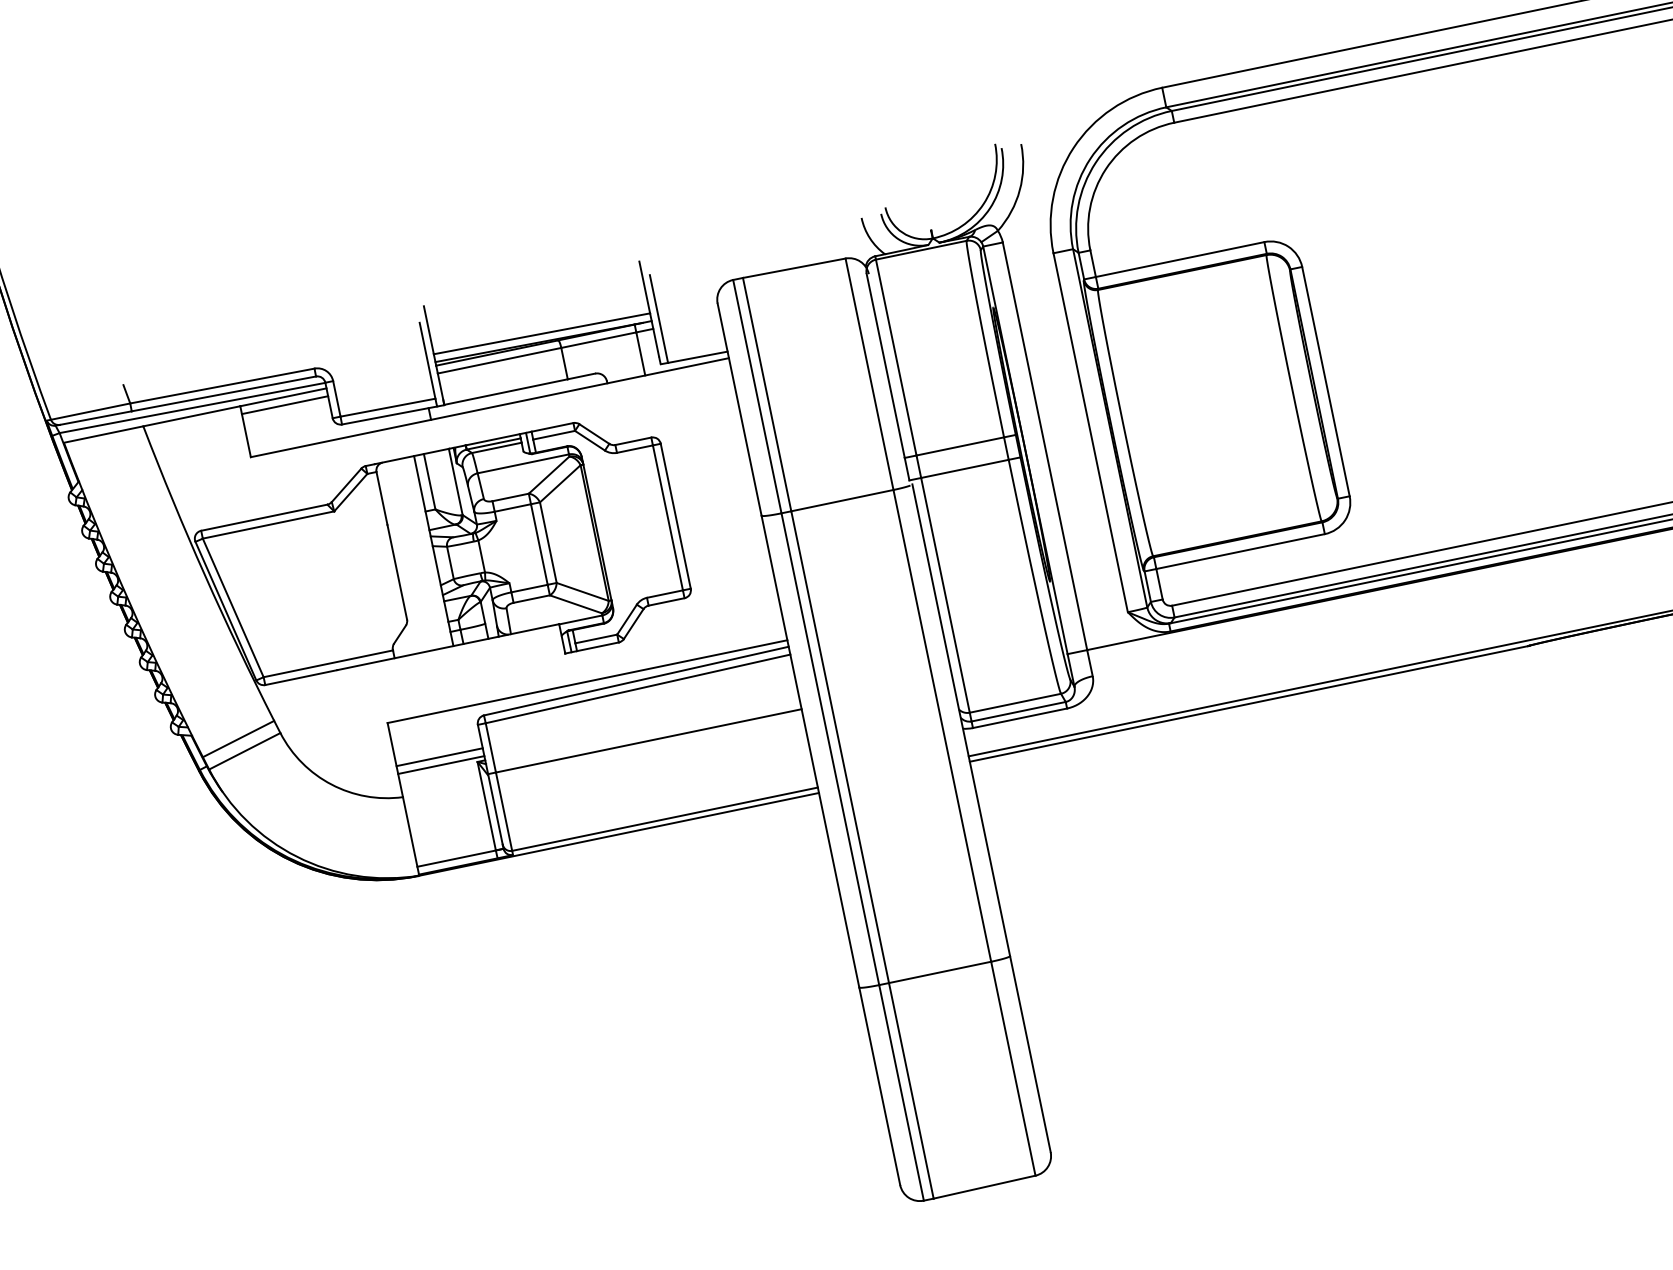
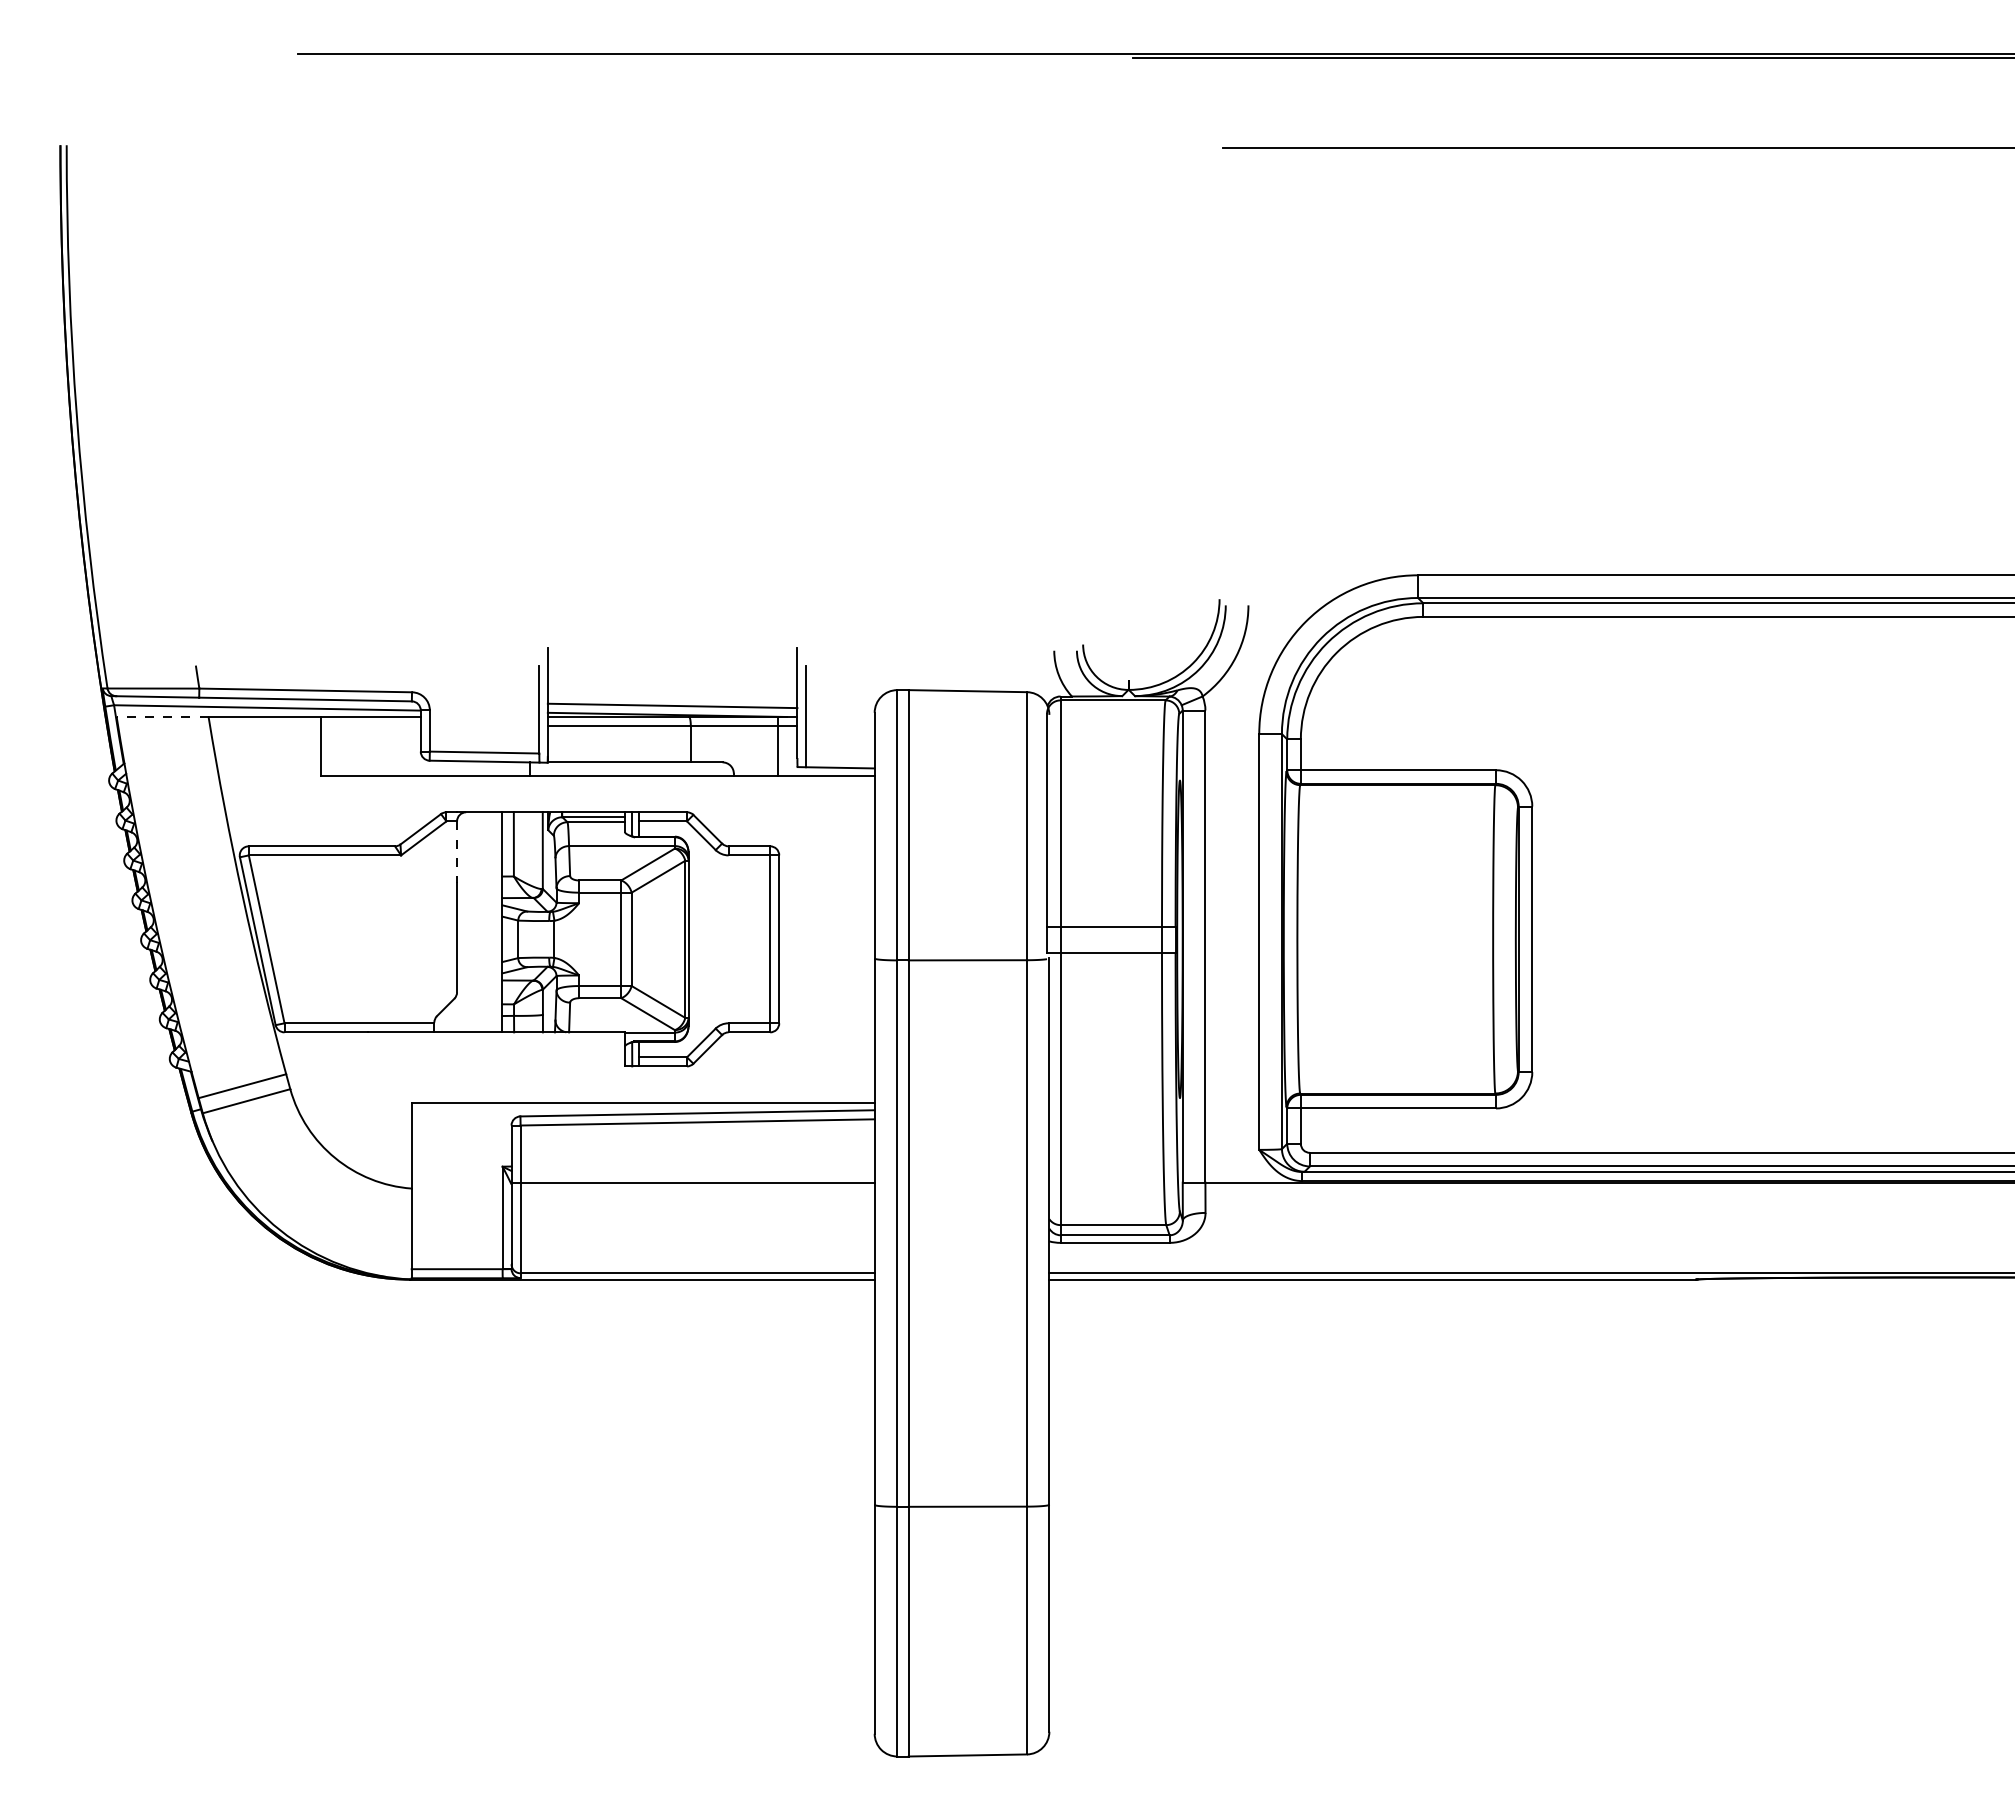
line: (284, 405) -> (370, 726), removed
line: (103, 435) -> (162, 717), solid -> dashed
line: (382, 498) -> (457, 852), solid -> dashed
line: (439, 757) -> (461, 1152), removed
line: (441, 764) -> (461, 1161), removed

